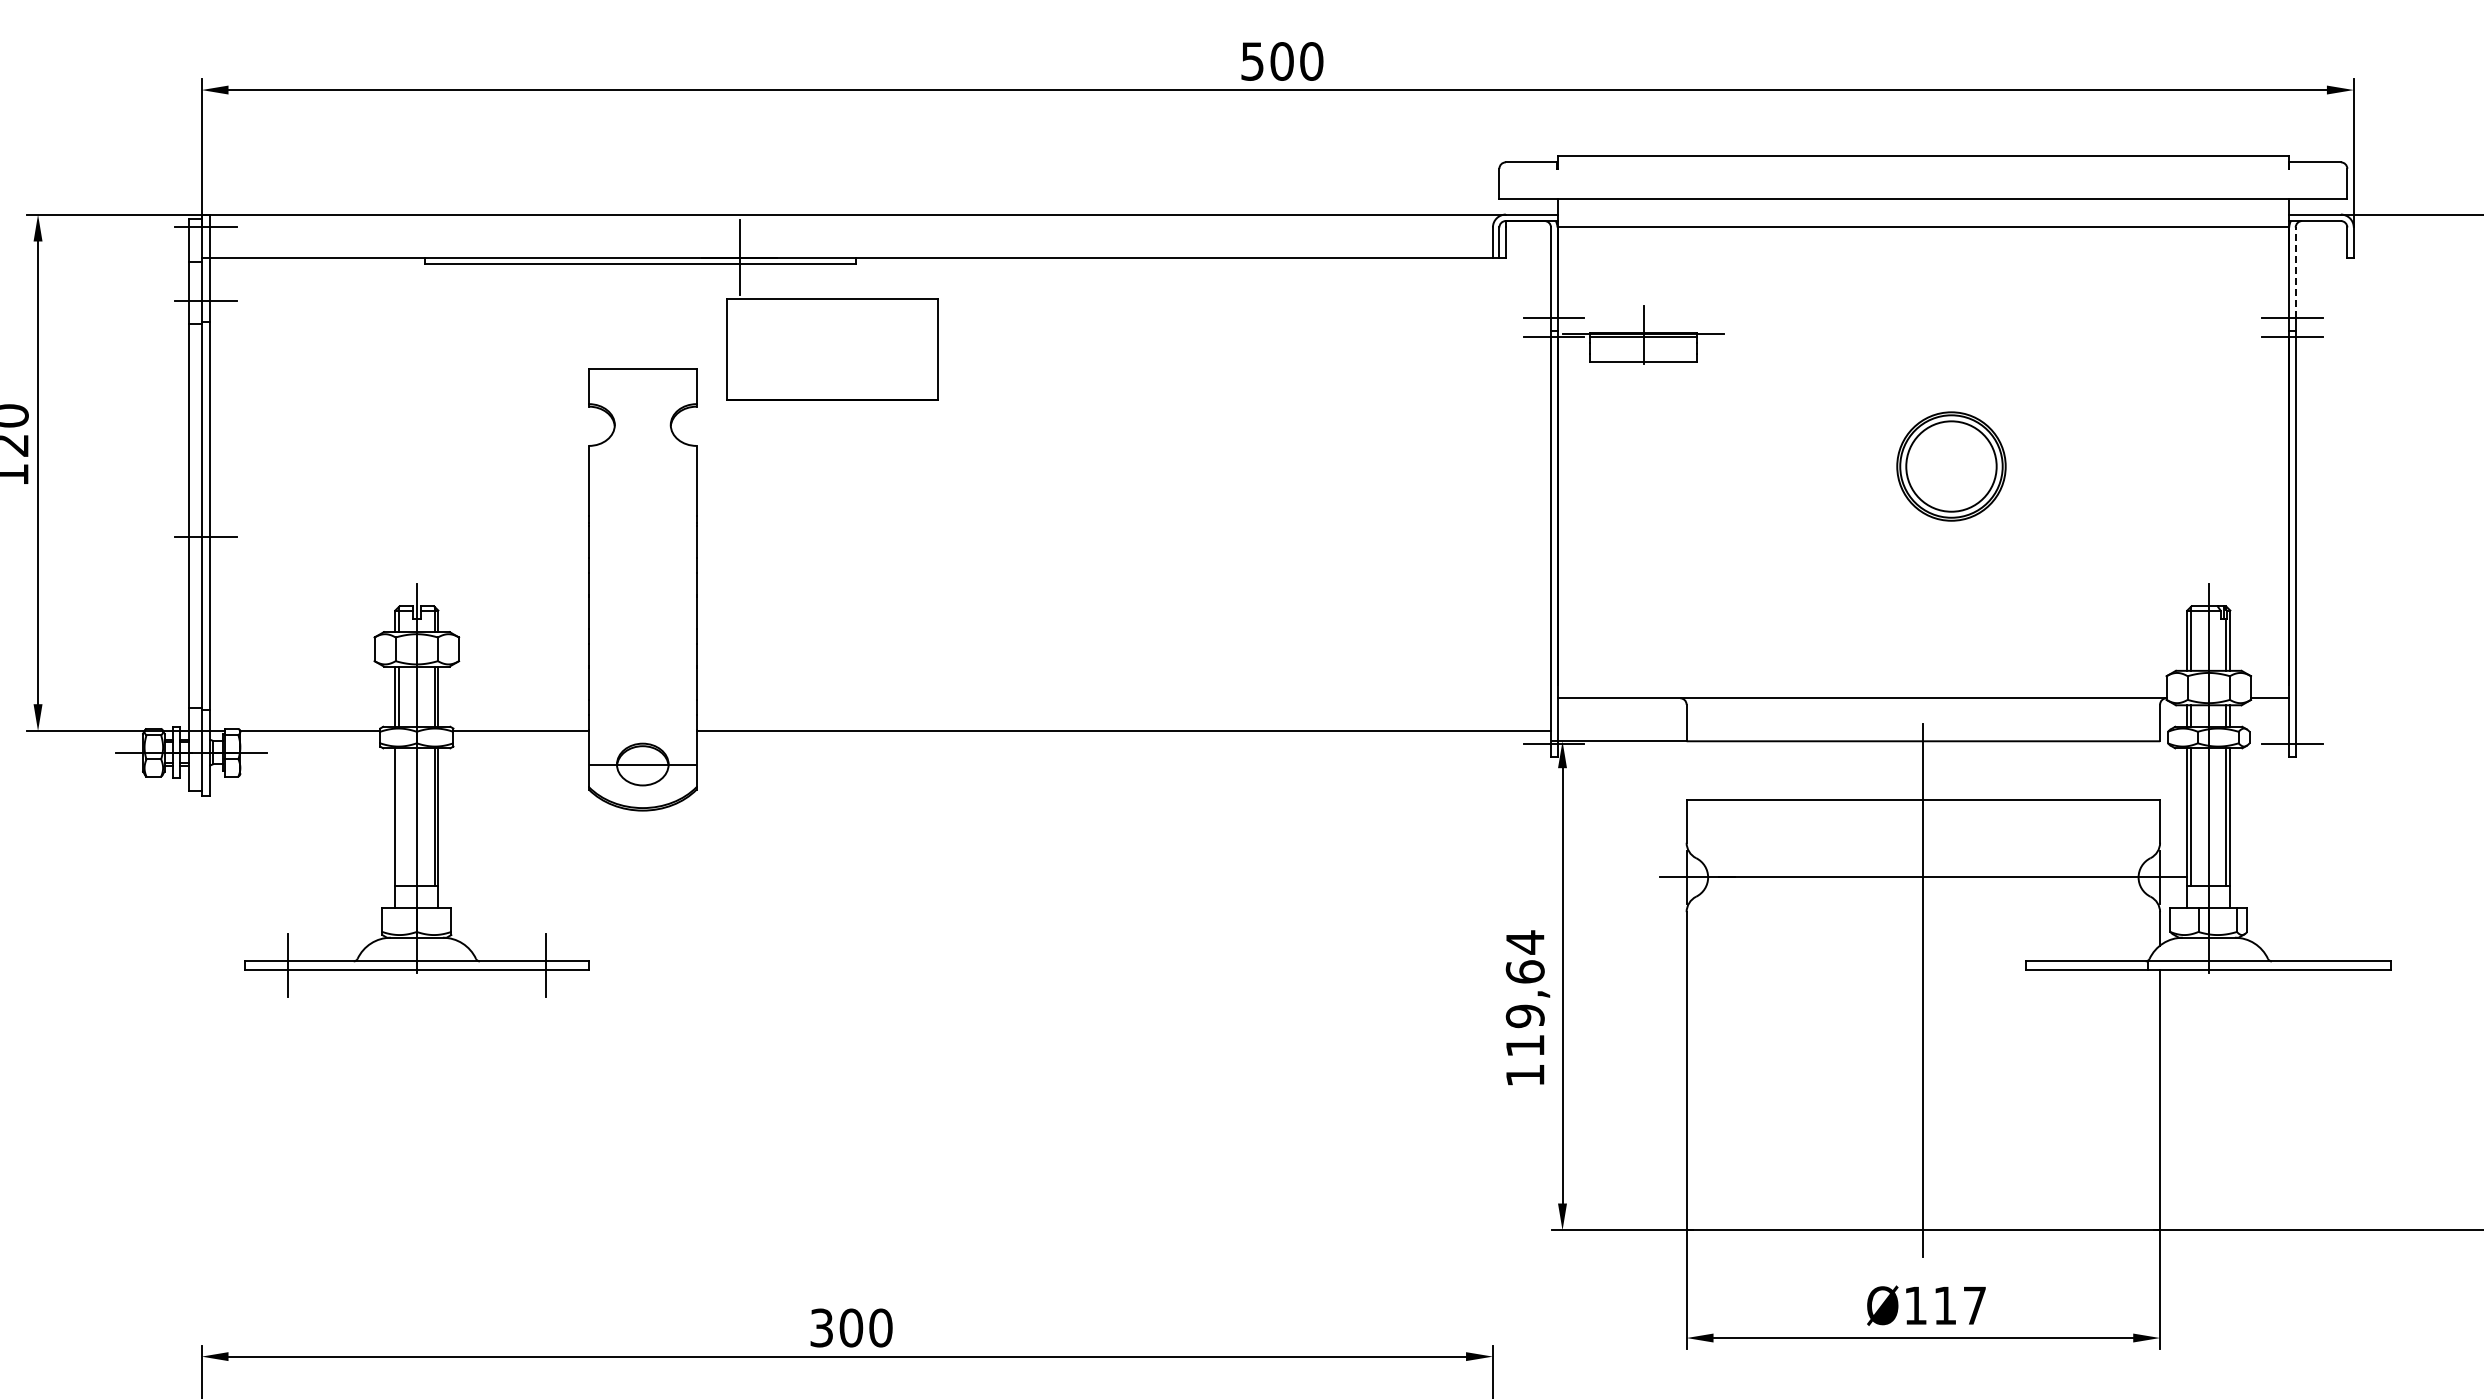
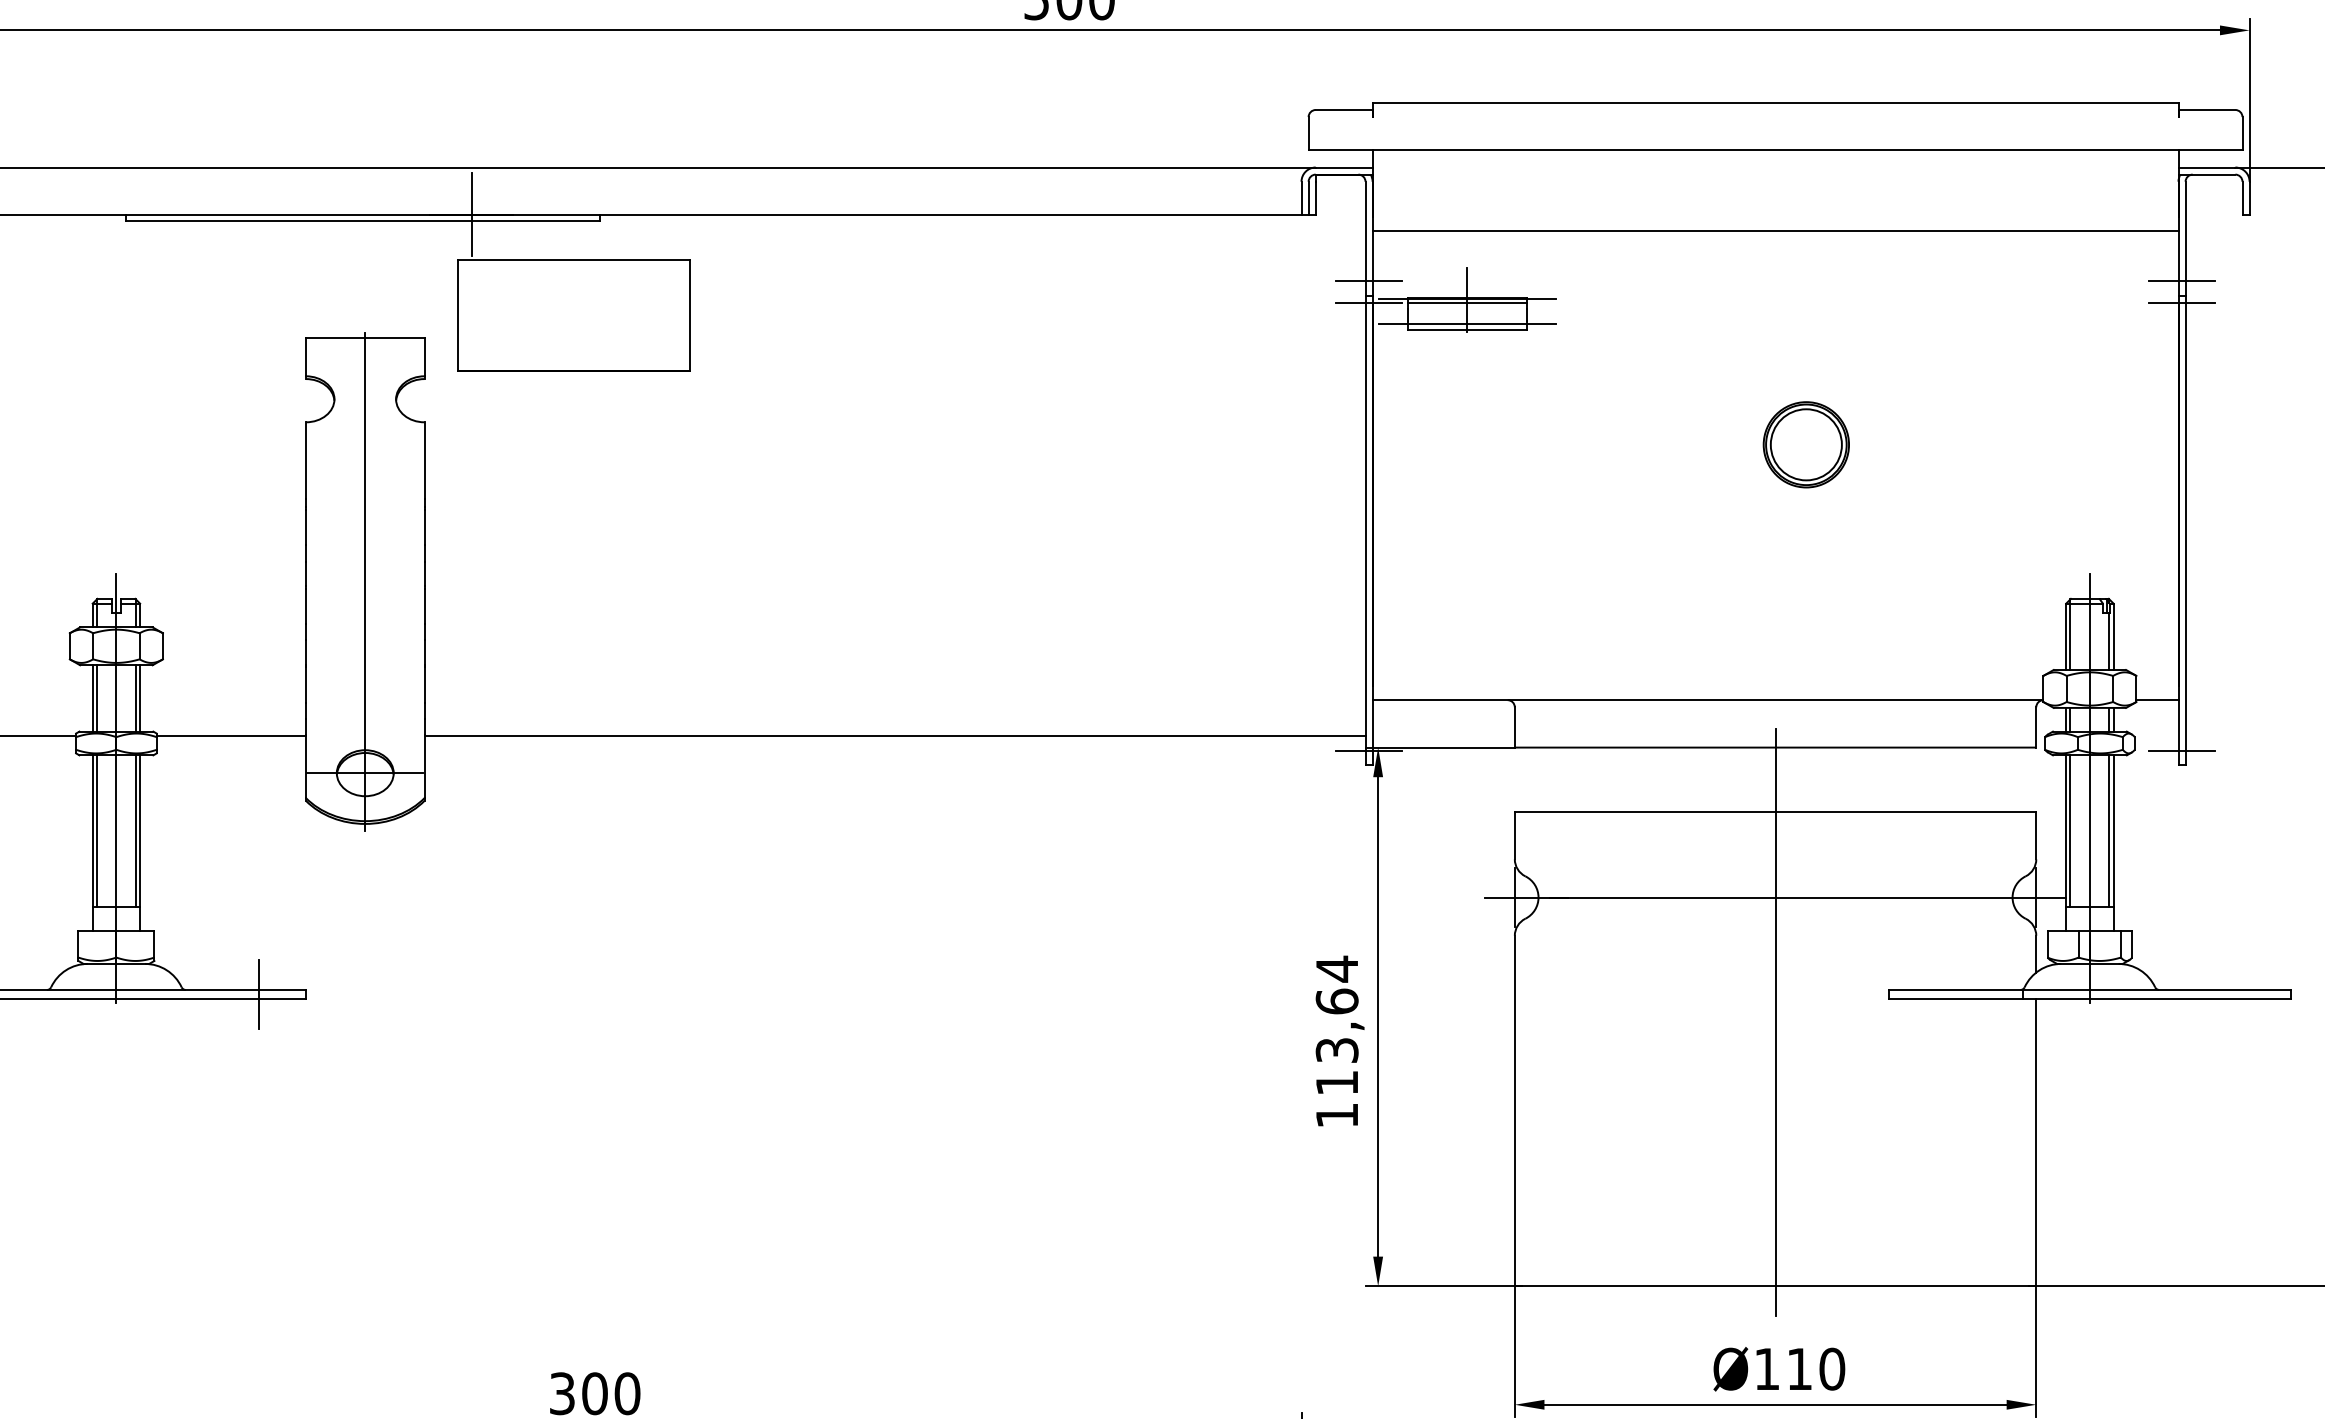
line: (1923, 227) -> (1775, 231), moved
line: (2295, 272) -> (2185, 231), dashed -> solid
line: (1643, 356) -> (1467, 323), added
part: (1950, 465) -> (1805, 443), size x0.71
line: (642, 590) -> (364, 581), added
line: (399, 817) -> (97, 831), added
text: (1525, 1016) -> (1337, 1050), 119,64 -> 113,64
text: (1974, 1305) -> (1831, 1368), 117 -> 110

